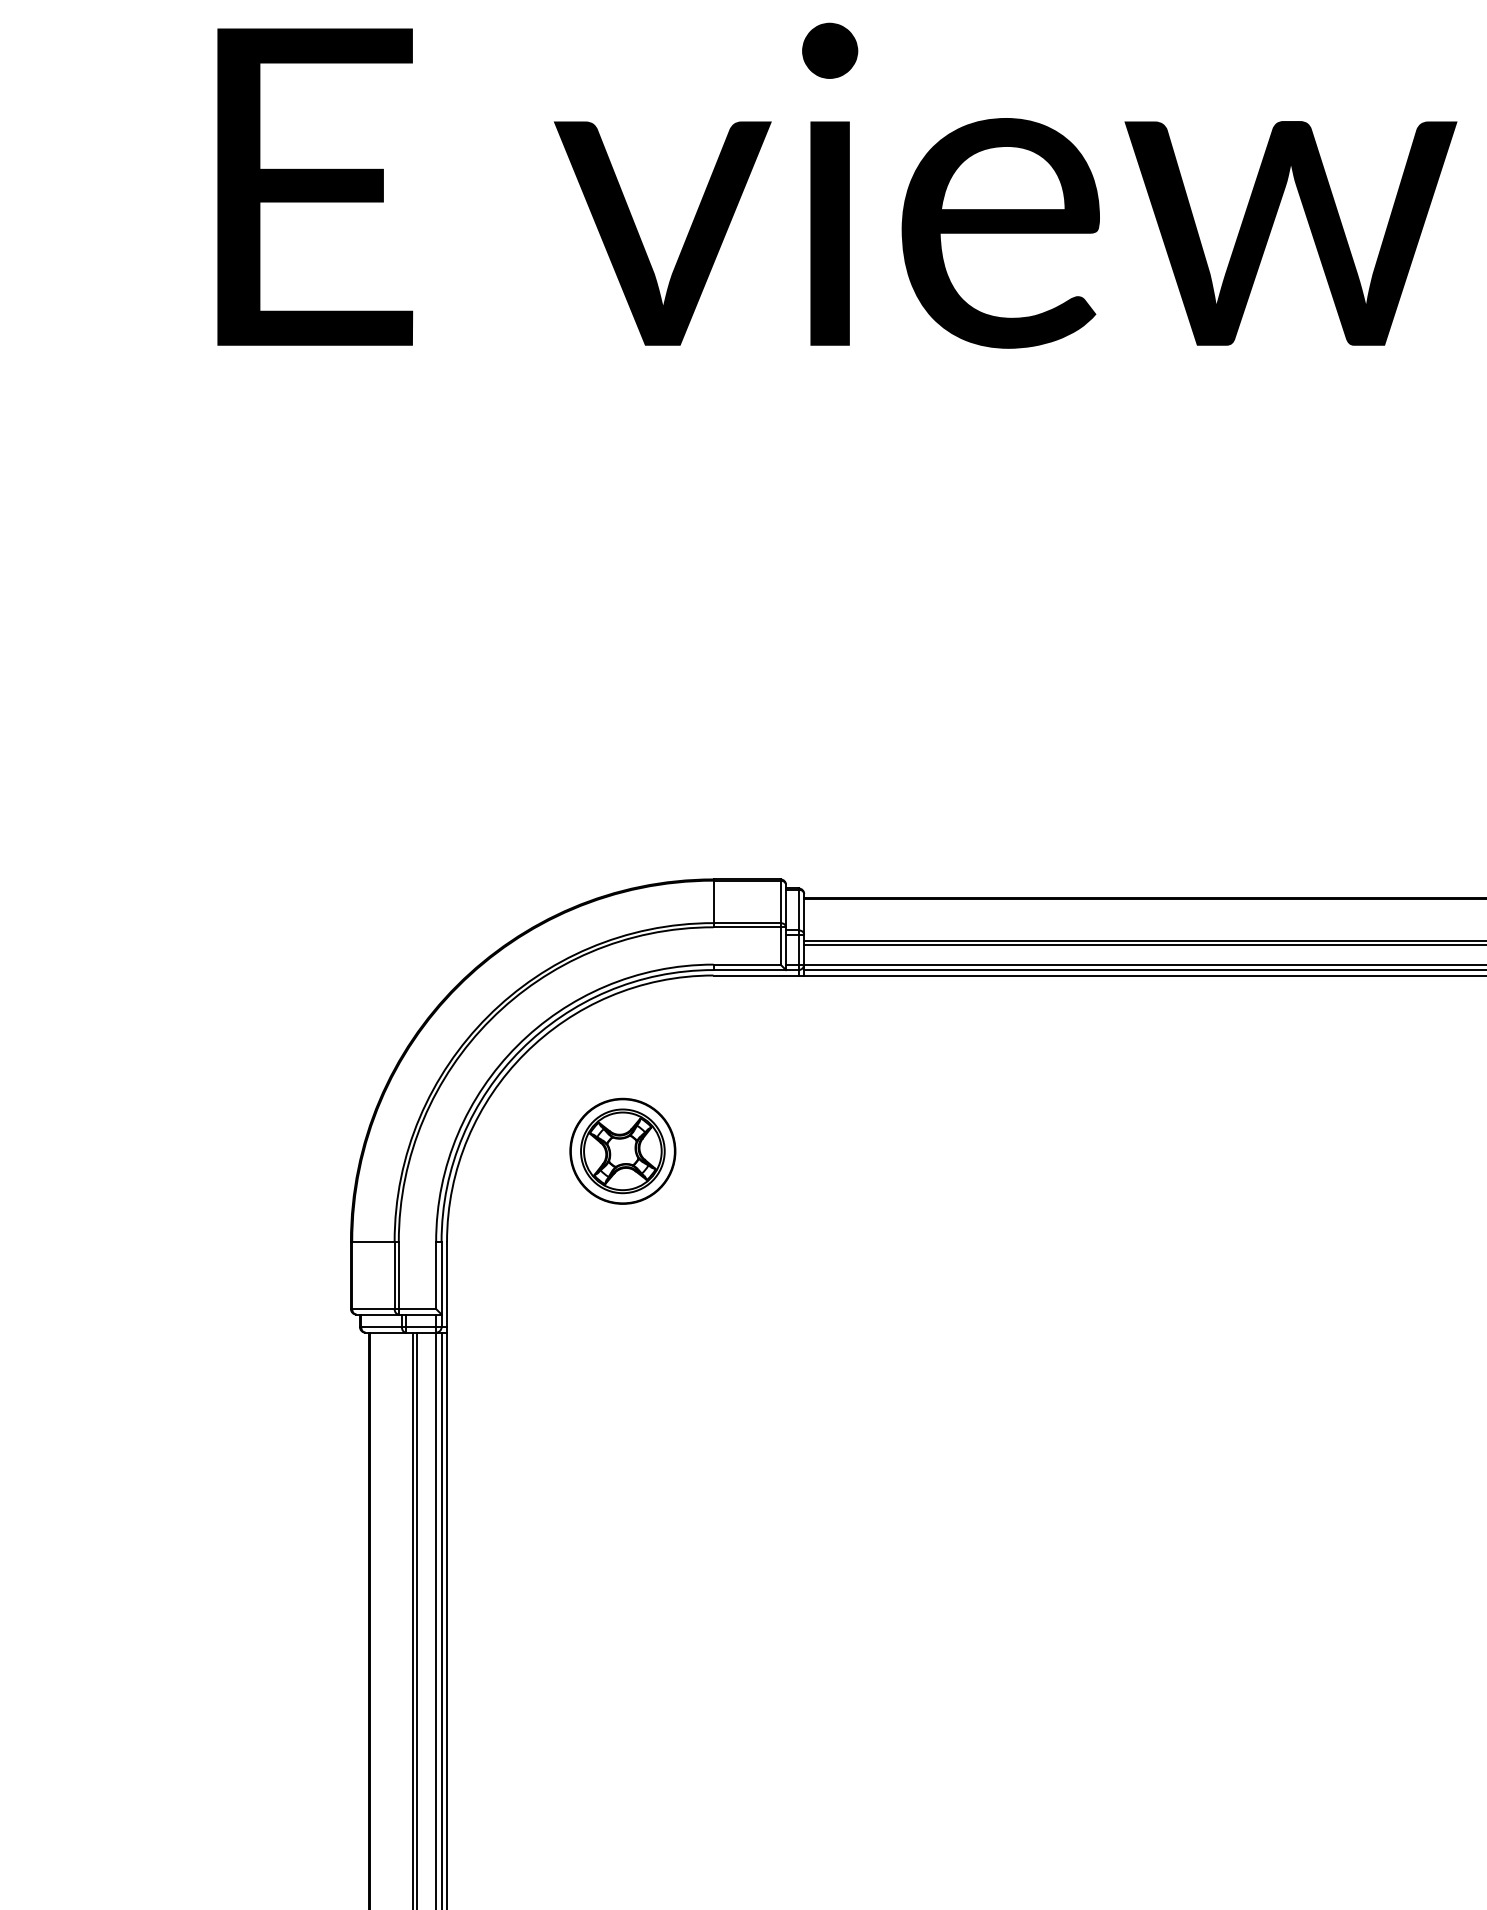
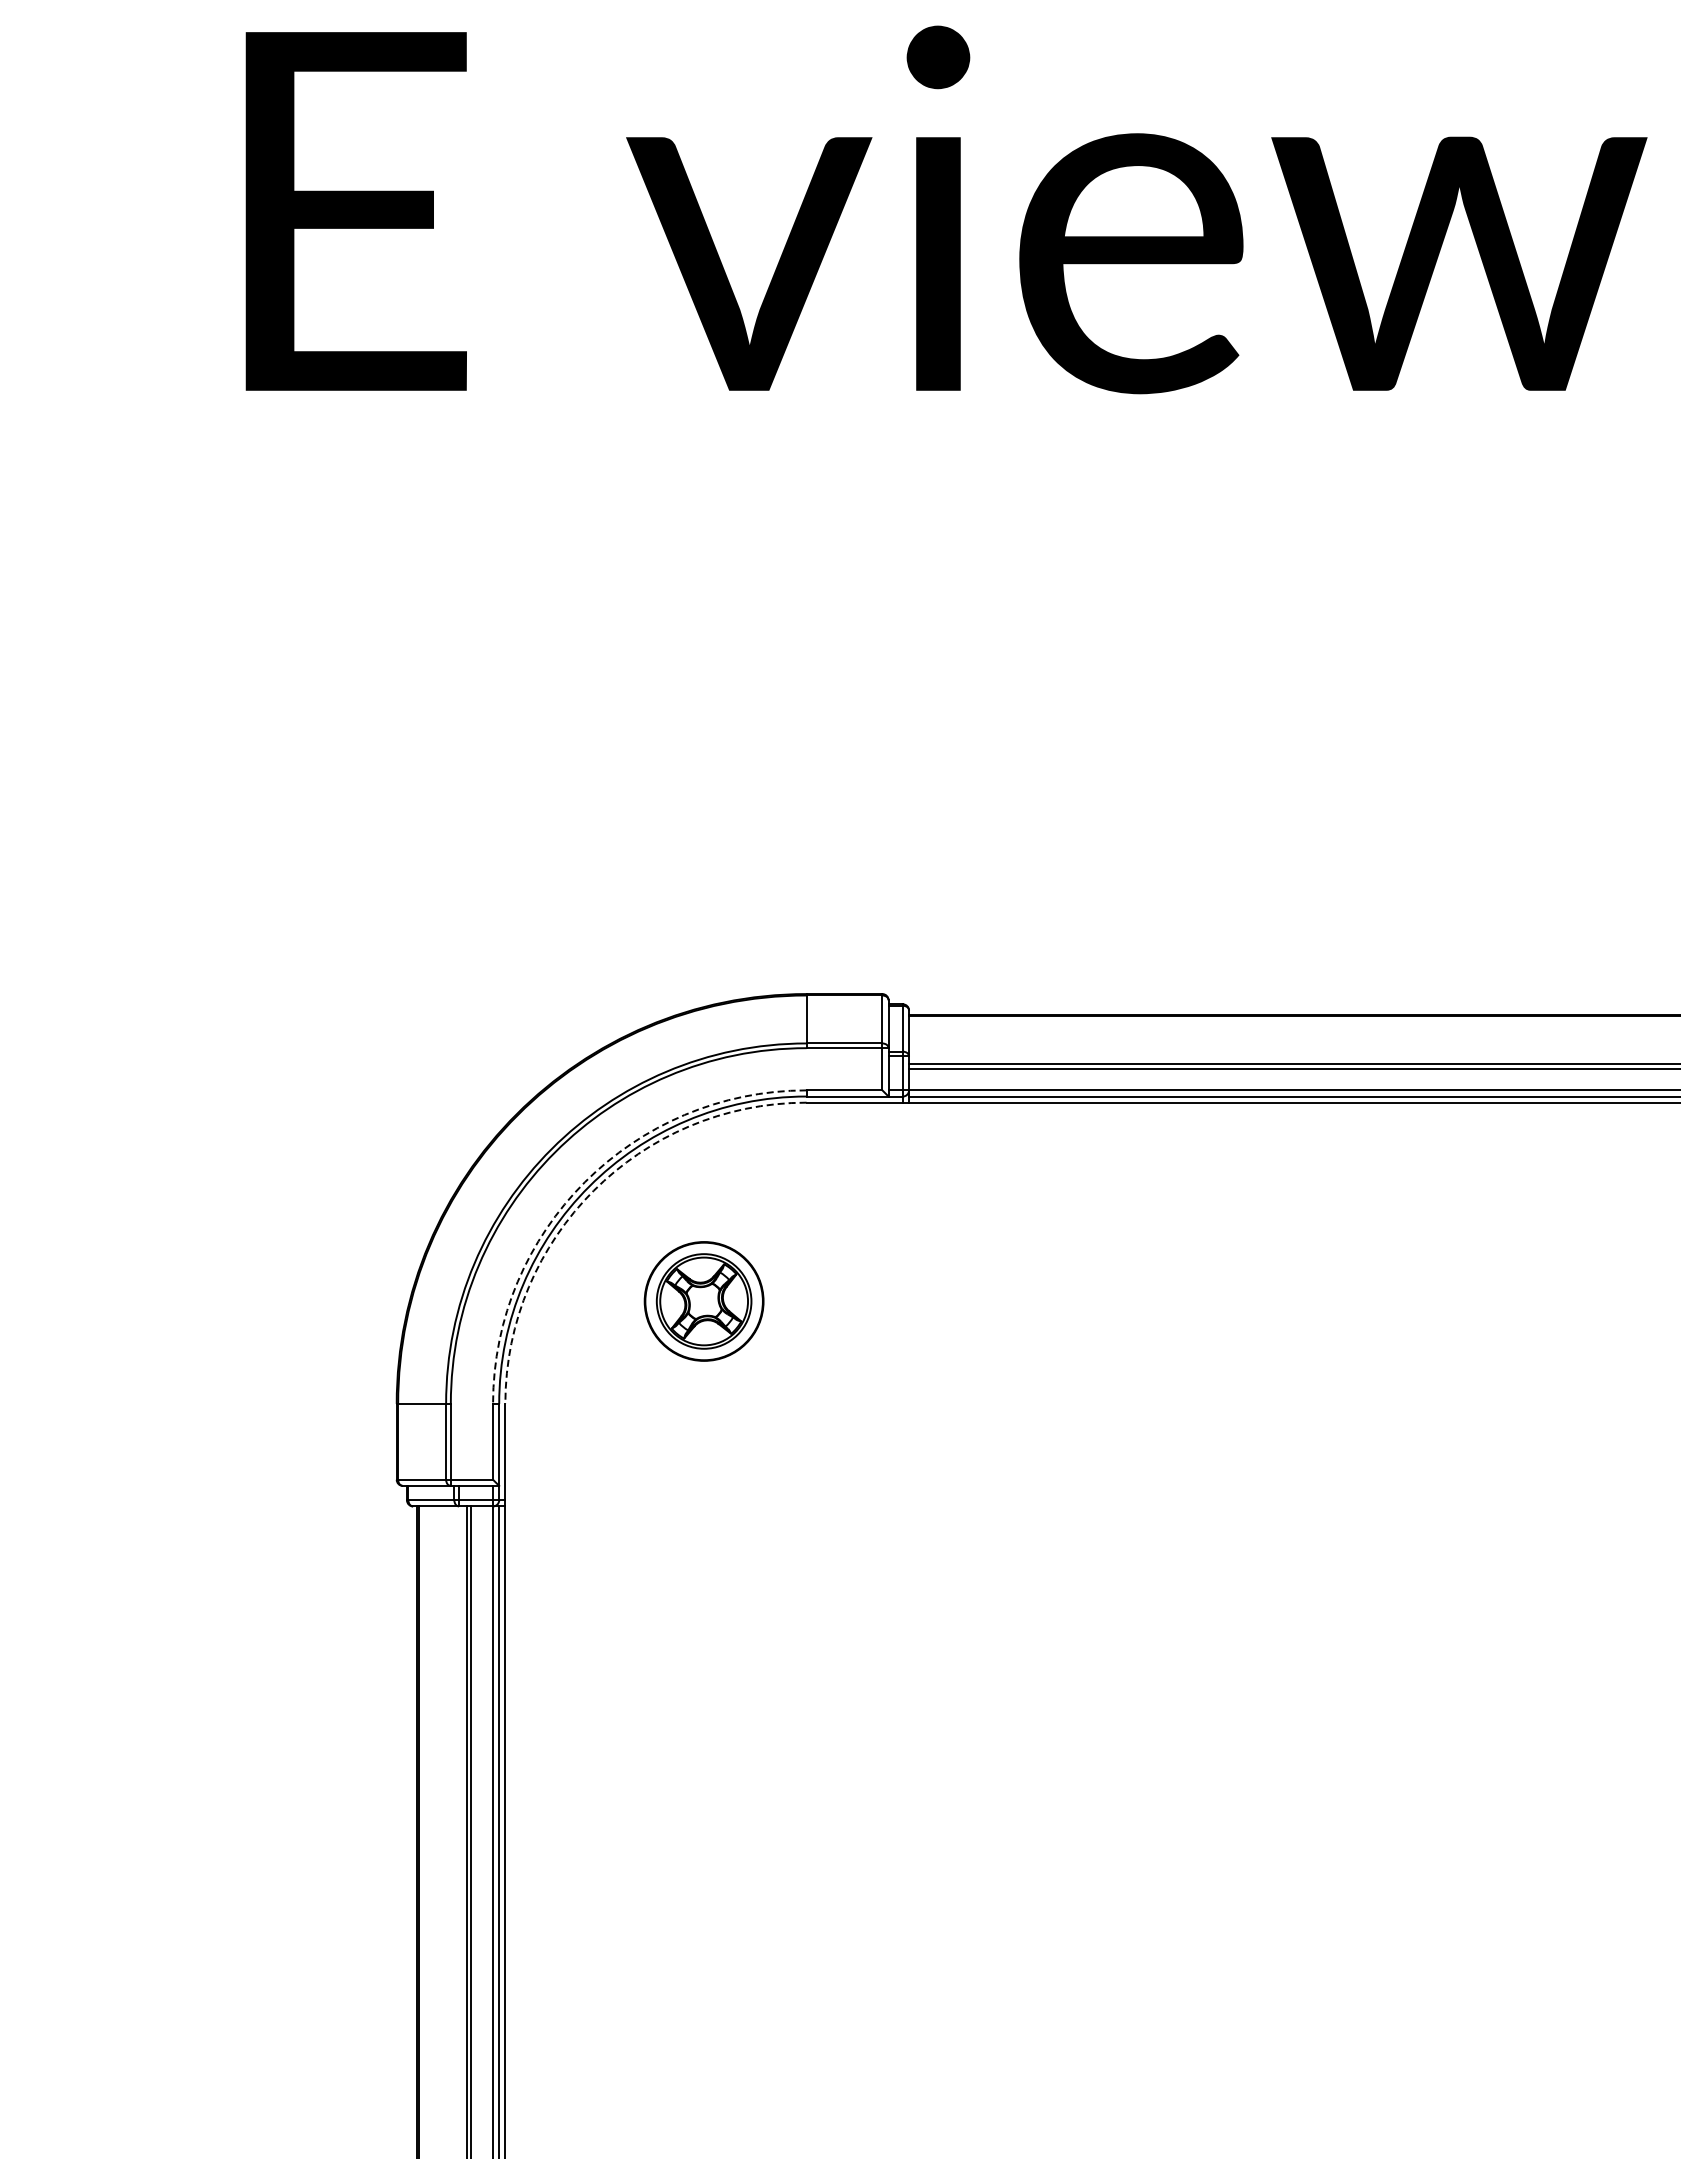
arc: (517, 1046) -> (584, 1182), solid -> dashed
arc: (525, 1053) -> (593, 1190), solid -> dashed

